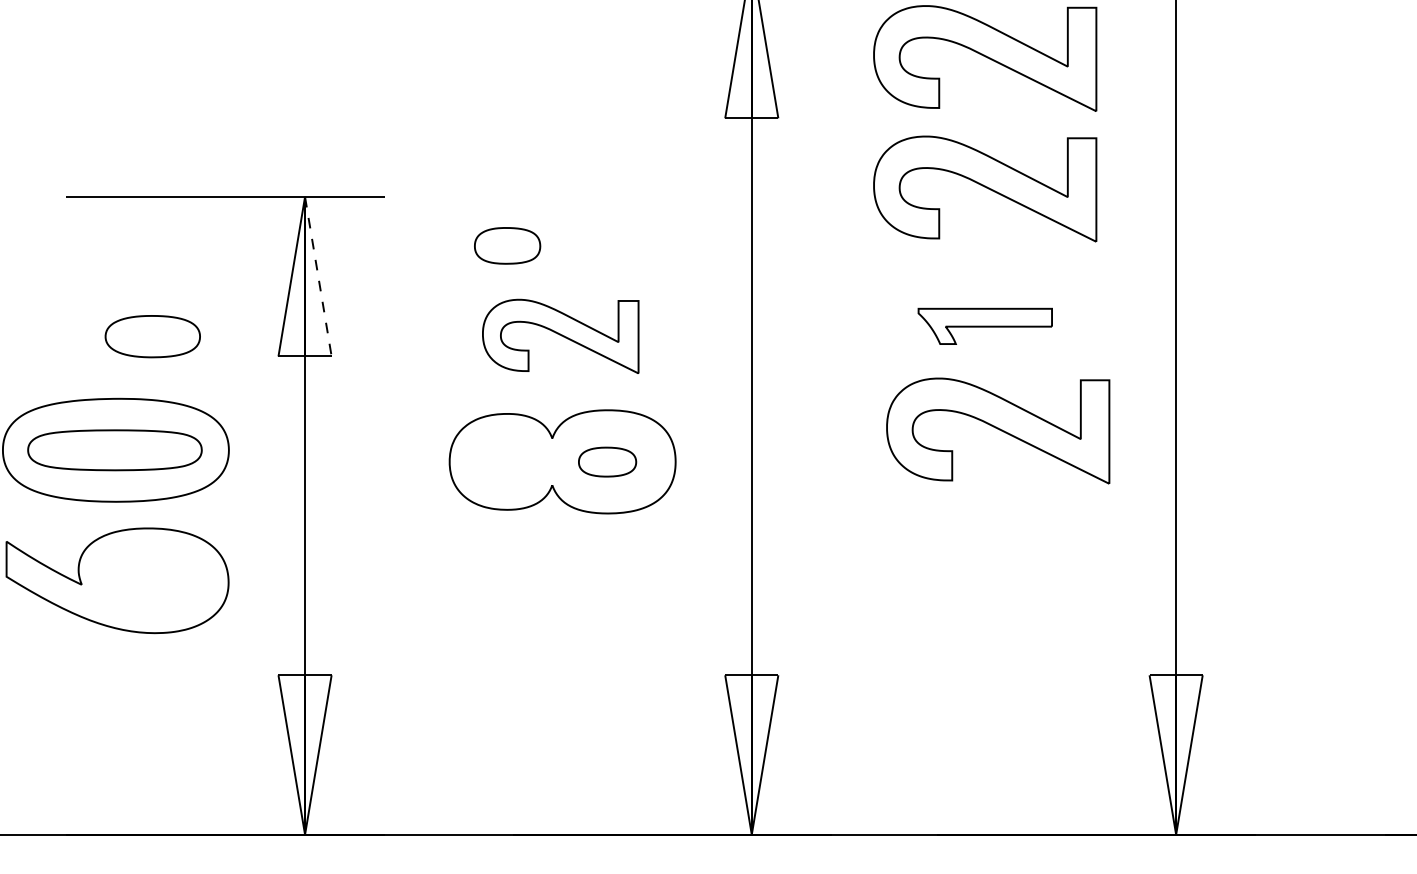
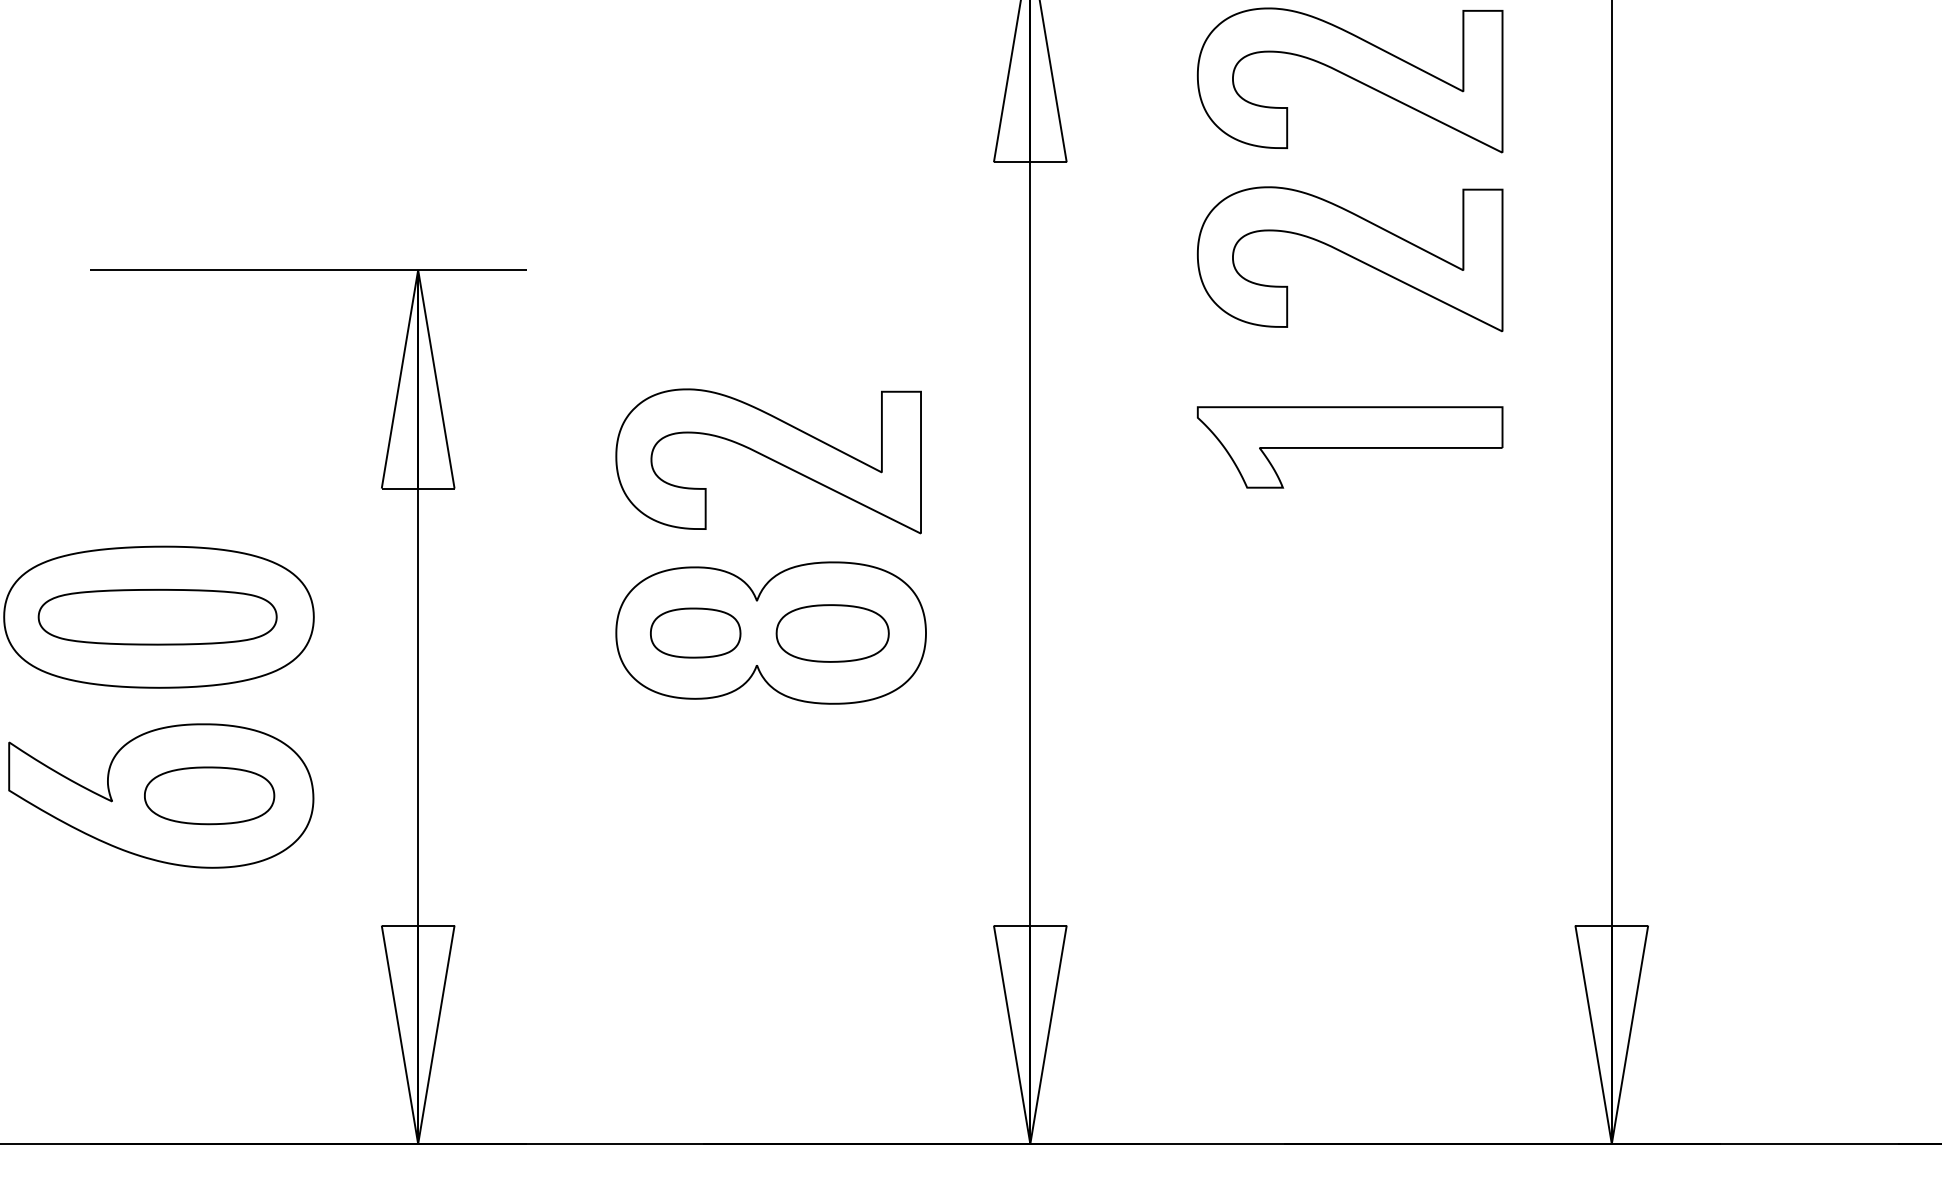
part: (507, 245) -> (695, 632), moved
line: (318, 276) -> (436, 379), dashed -> solid
part: (985, 326) -> (1350, 447), size x1.67
part: (152, 336) -> (209, 795), moved
part: (560, 336) -> (768, 461), size x1.43
part: (998, 430) -> (1368, 590), removed
part: (607, 461) -> (832, 632), size x1.43

